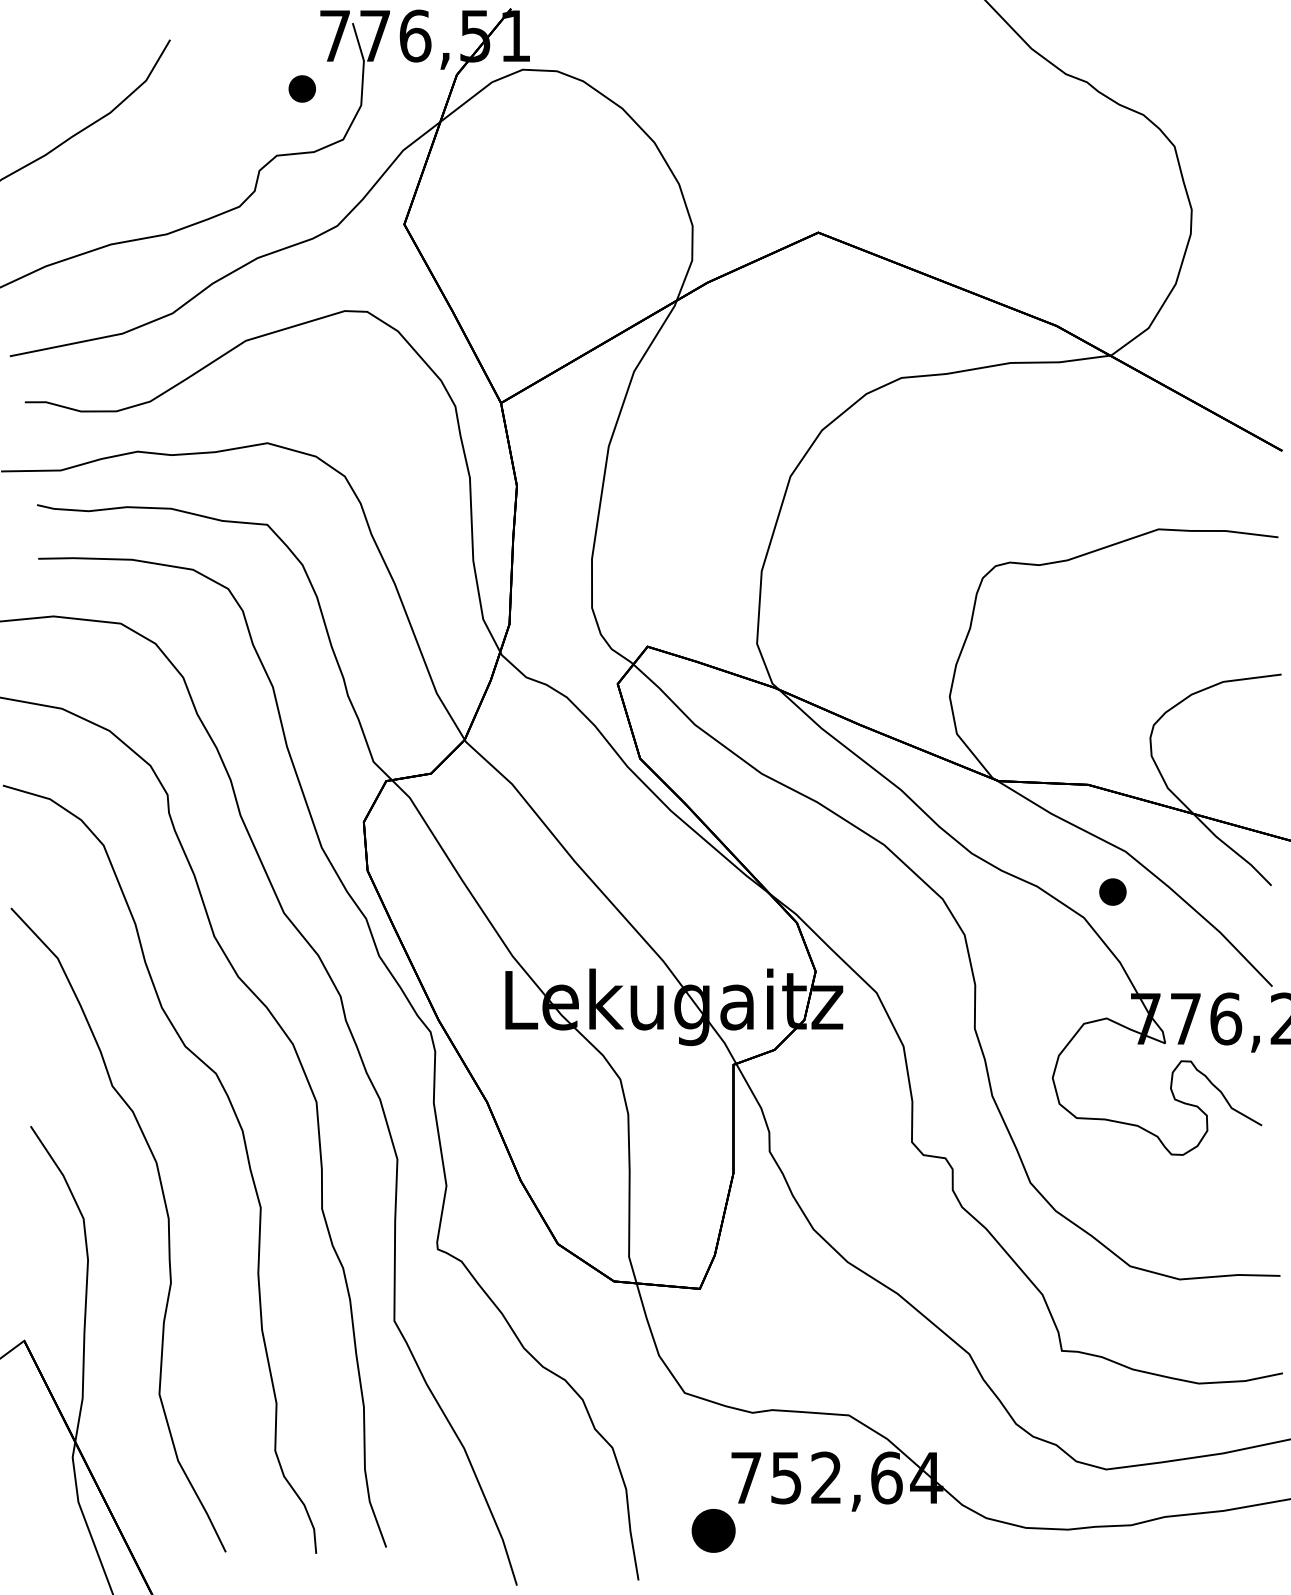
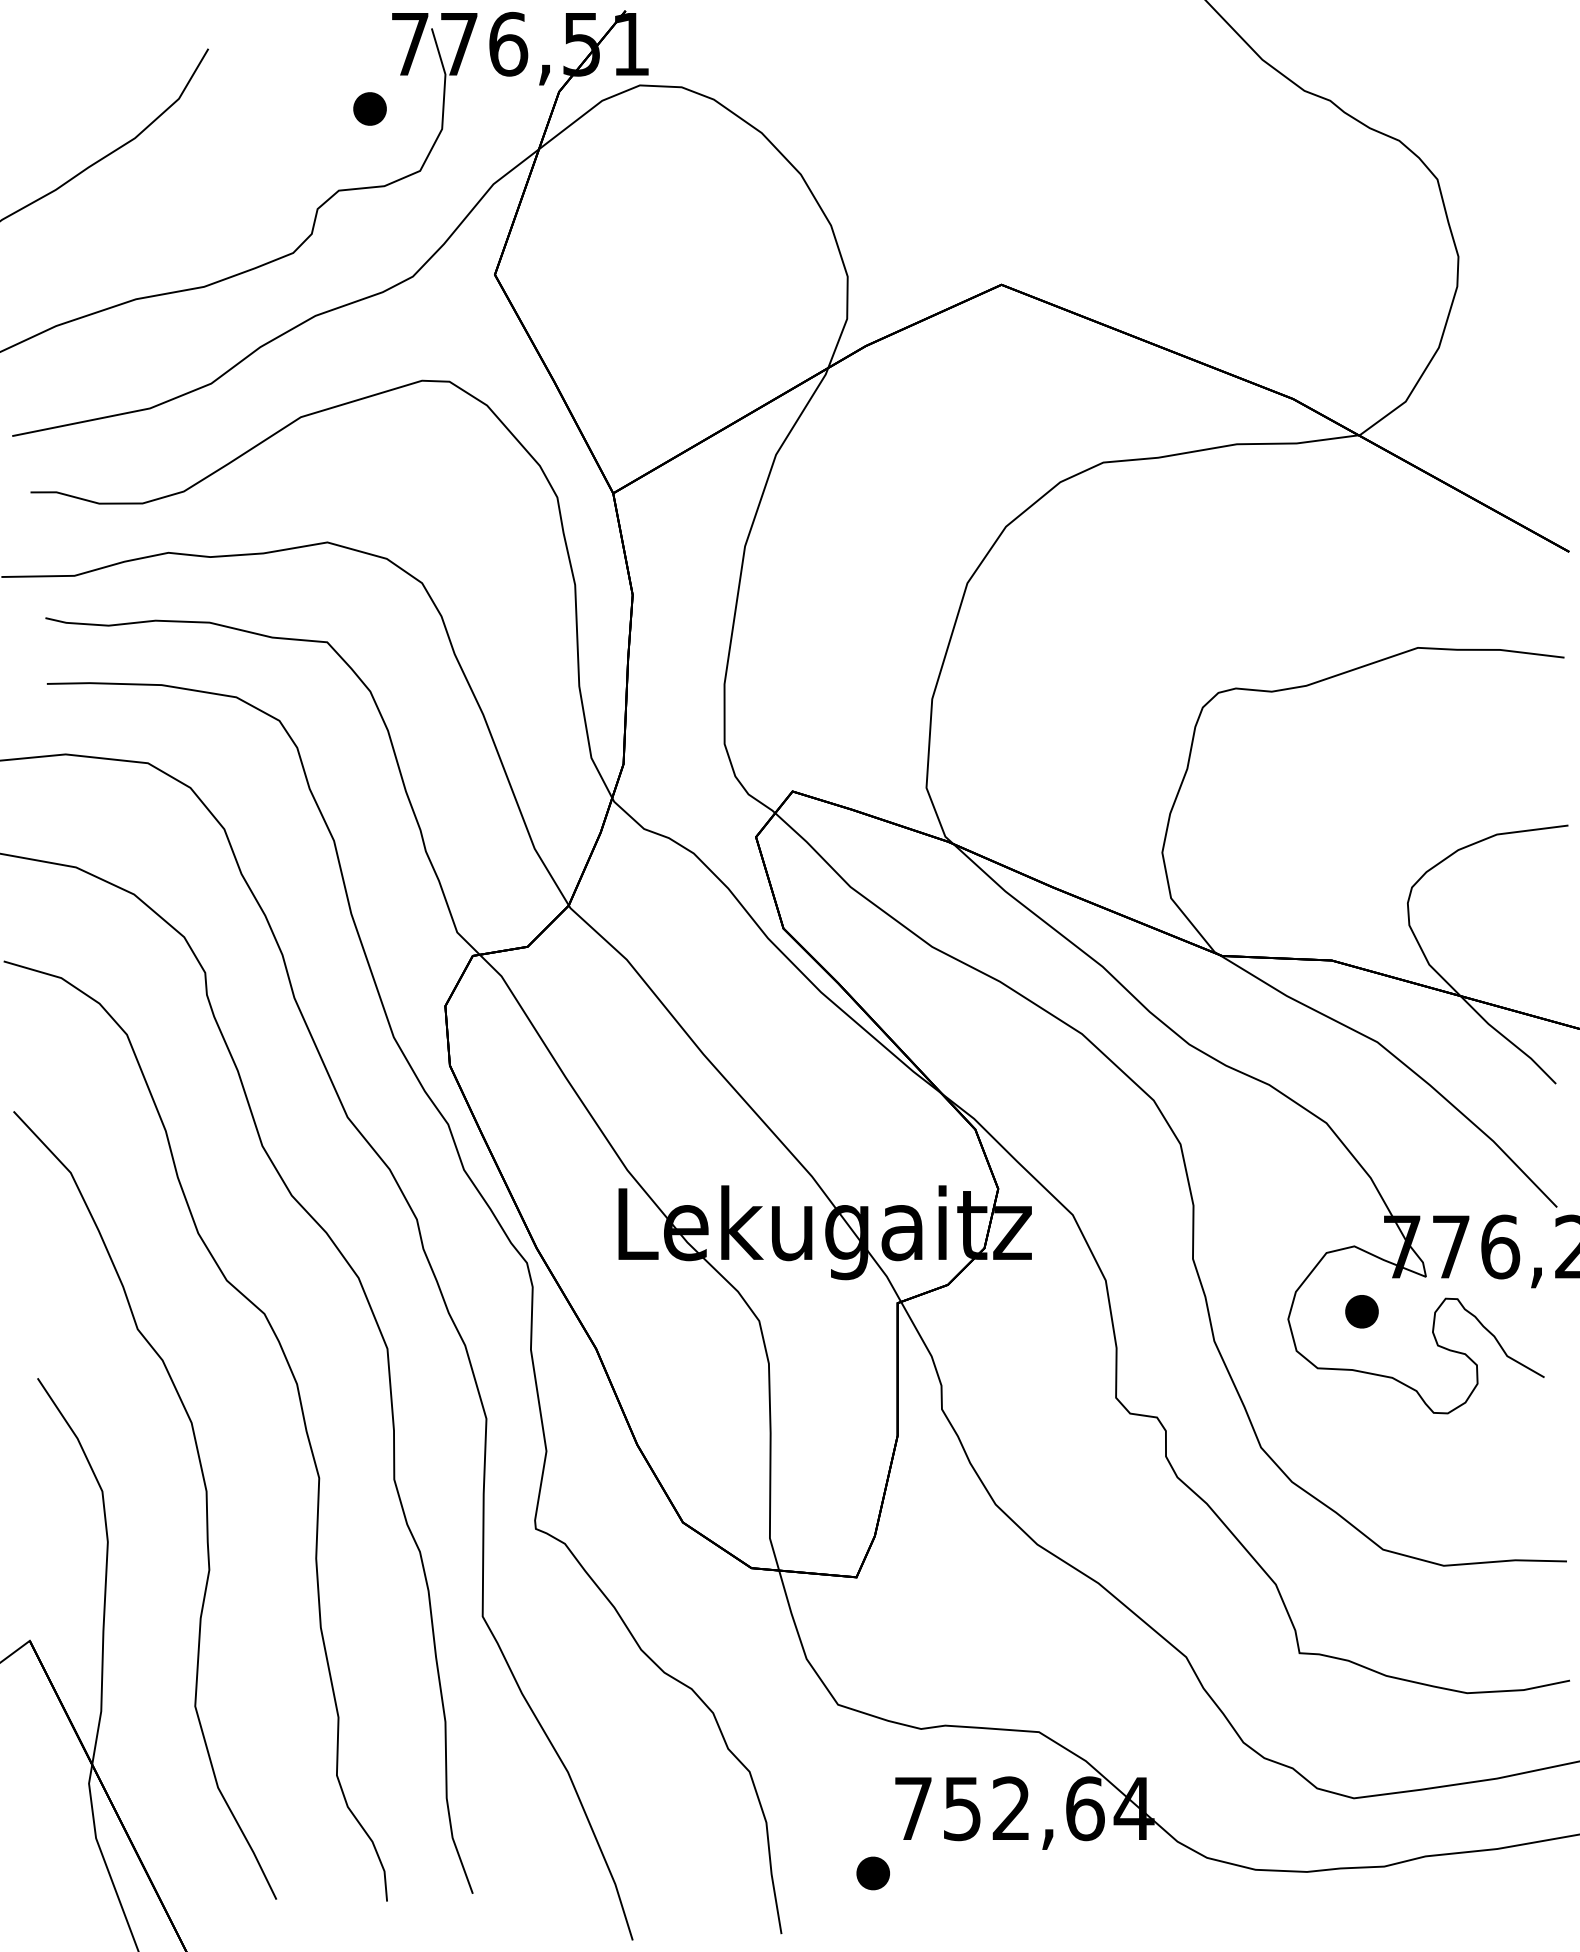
part: (1112, 891) -> (1361, 1311), moved
part: (712, 1530) -> (872, 1873), size x0.62

